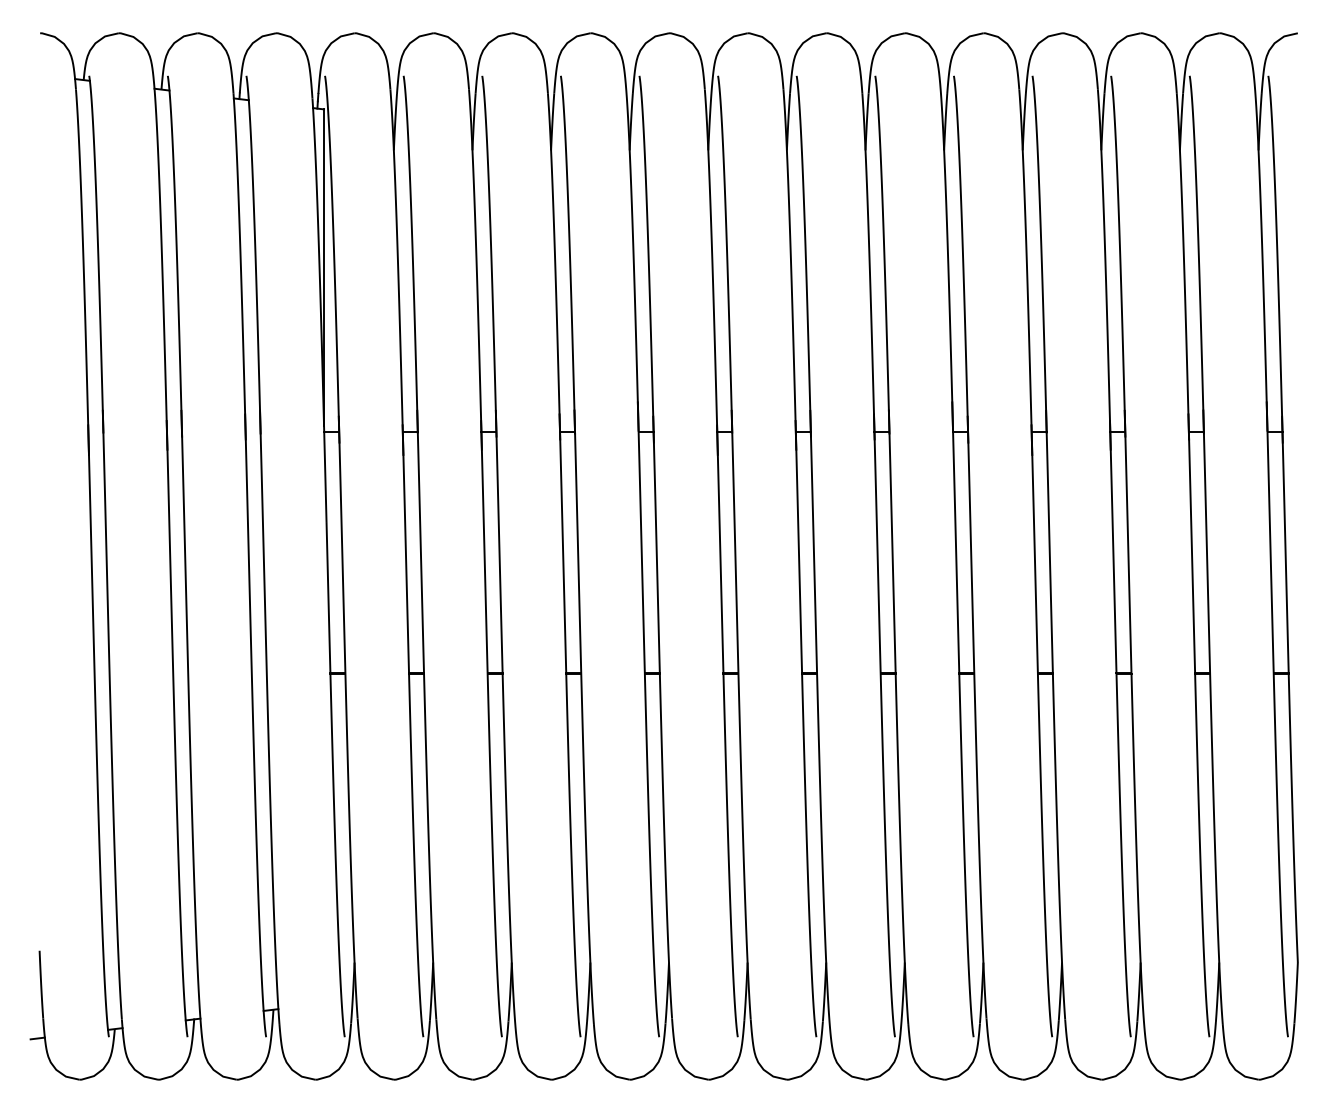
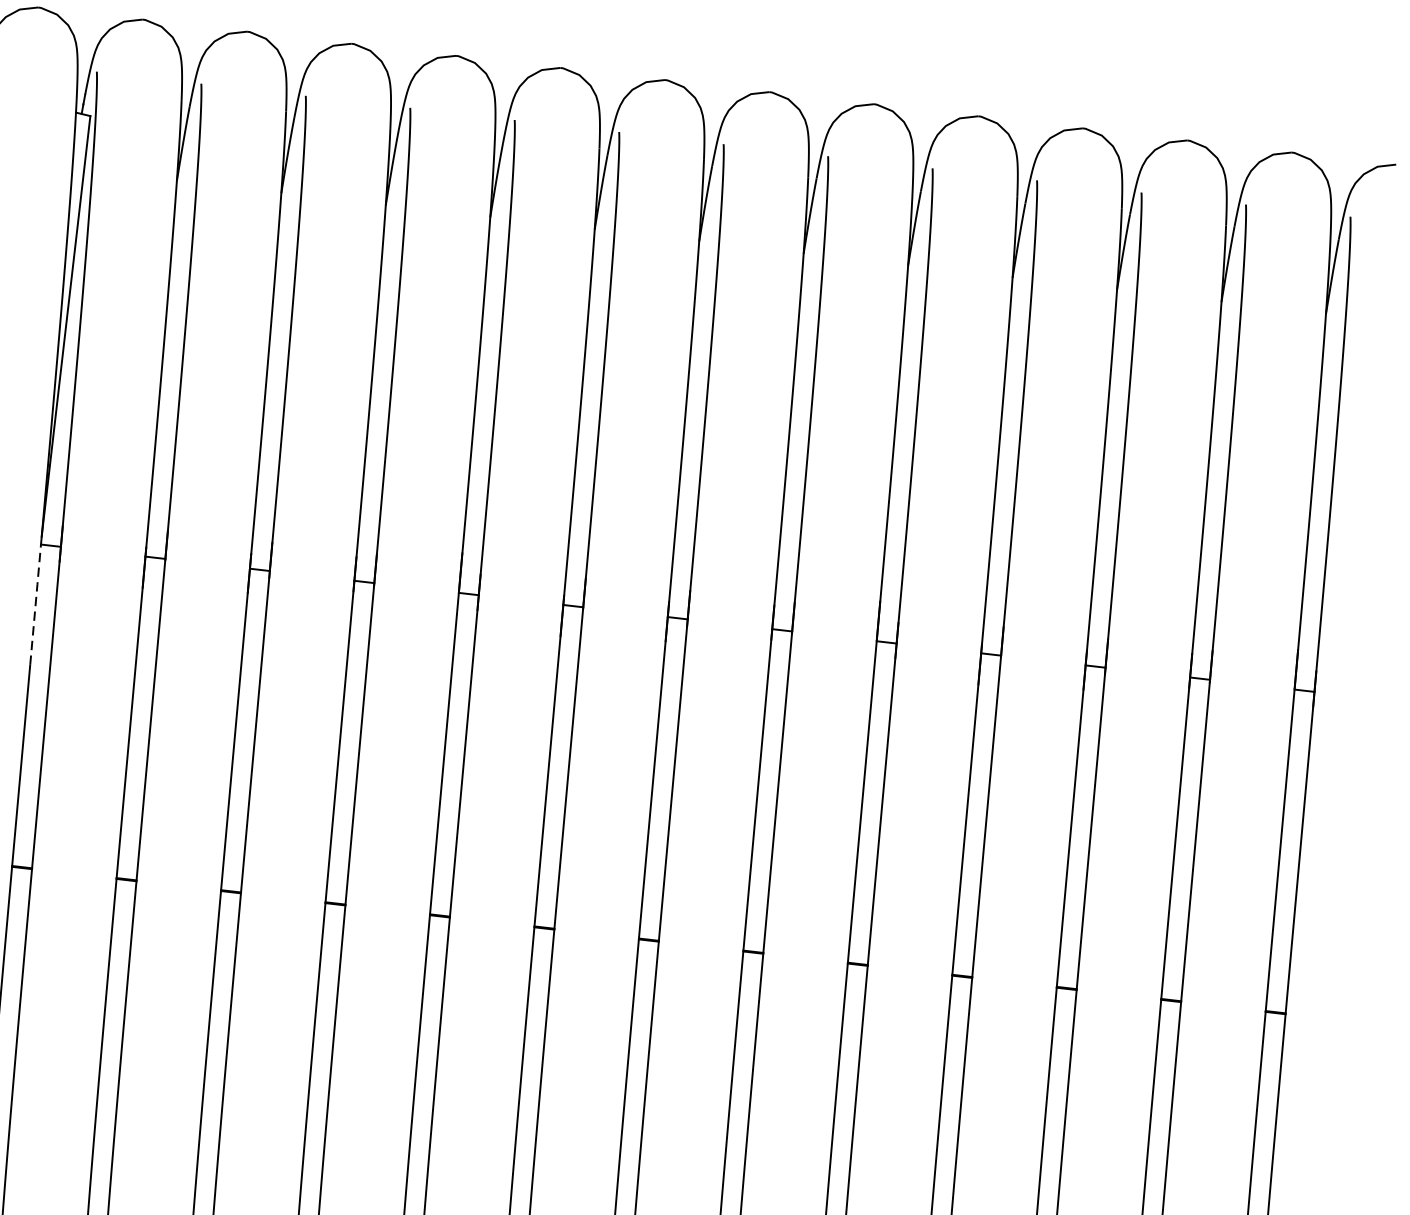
line: (325, 476) -> (35, 604), solid -> dashed

